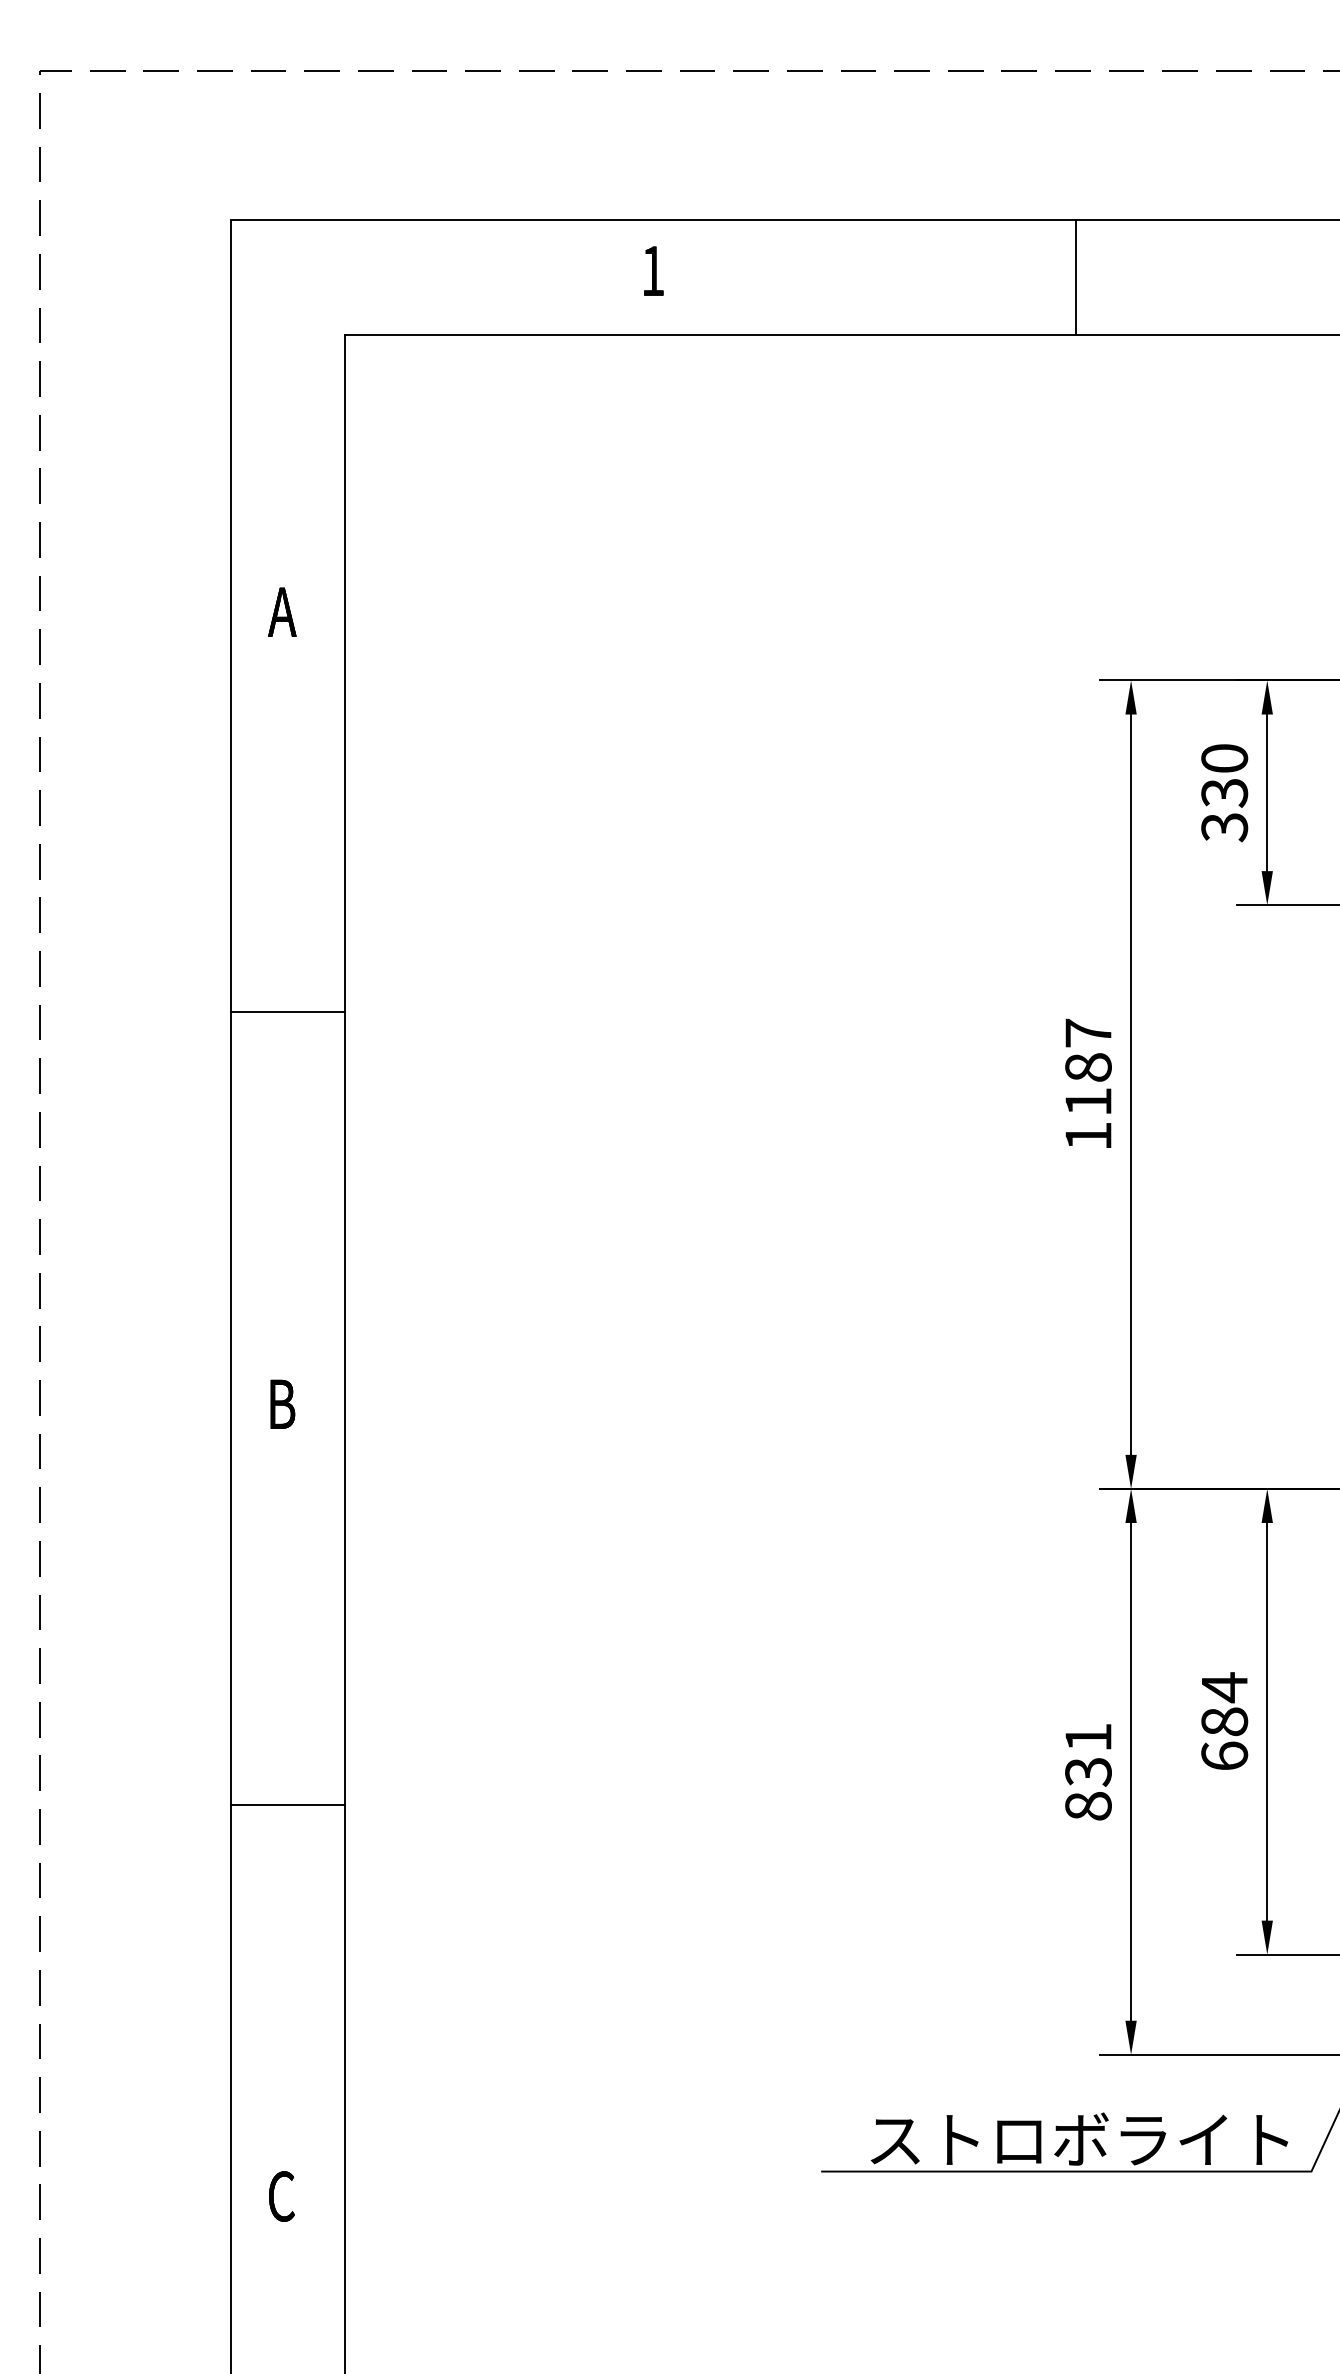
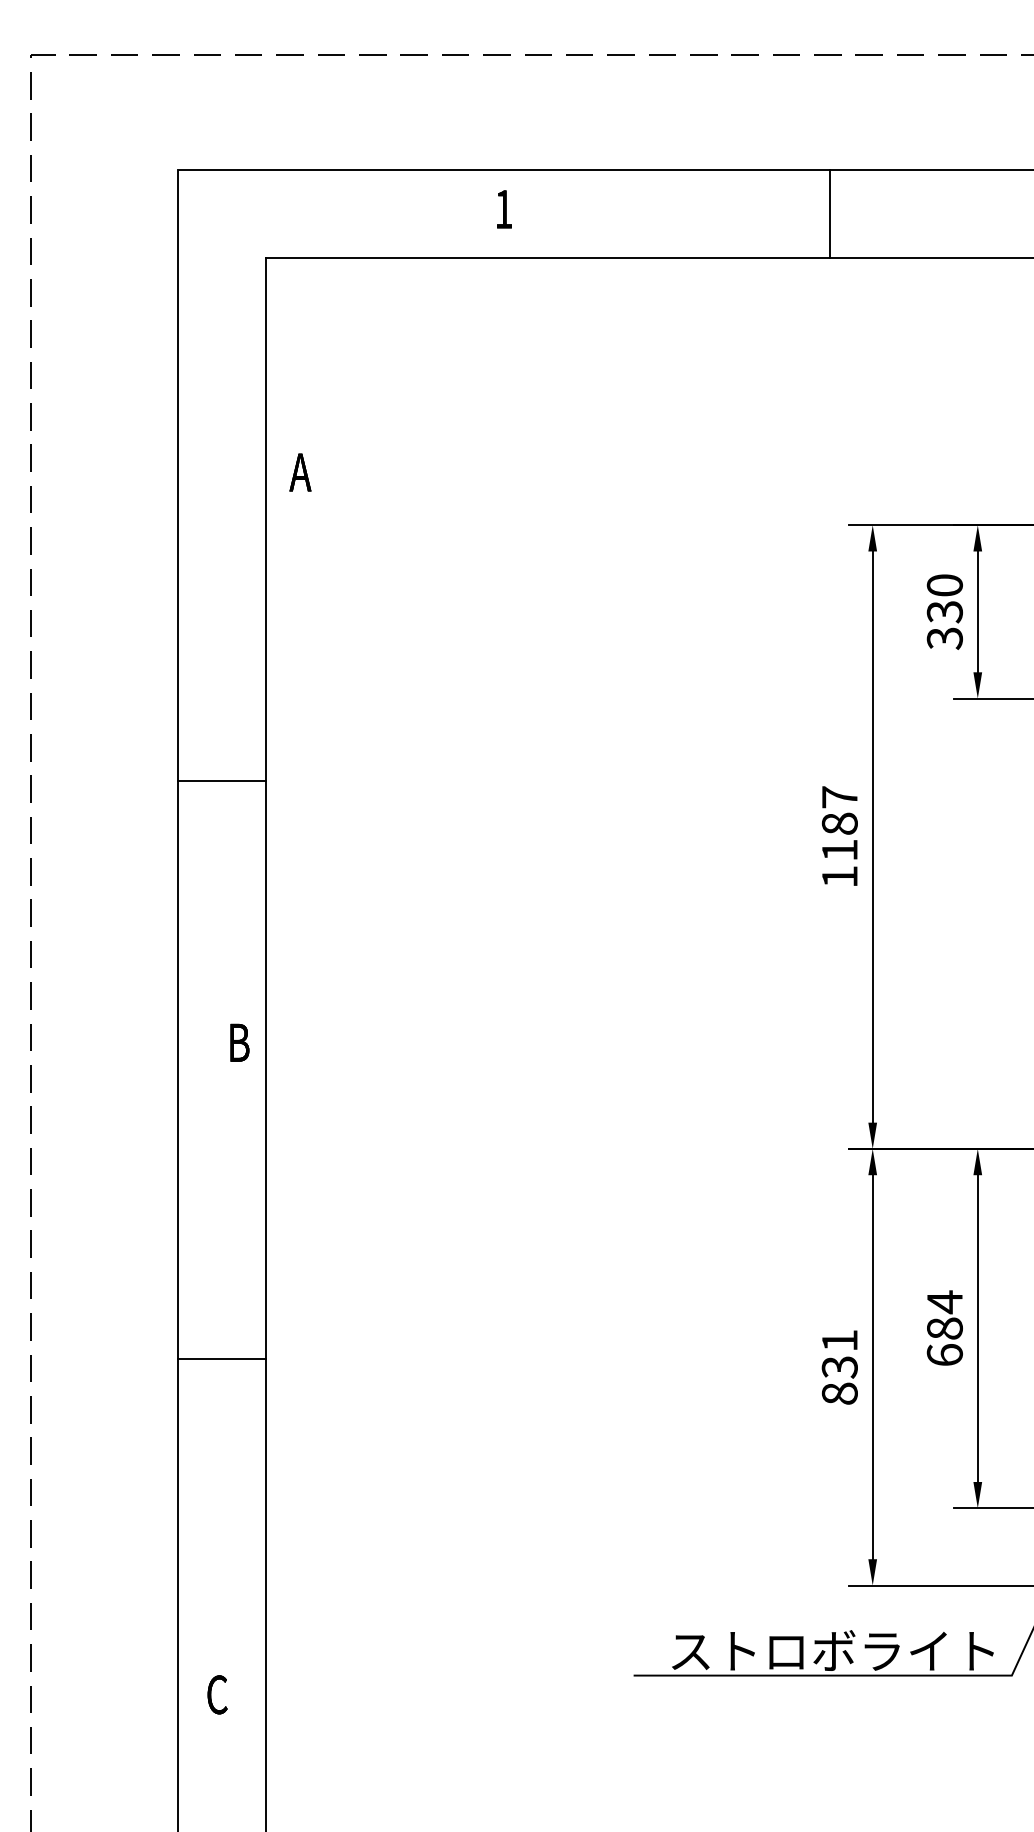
text: (282, 611) -> (300, 472), moved
text: (282, 1403) -> (239, 1042), moved
line: (287, 1804) -> (221, 1359), moved

